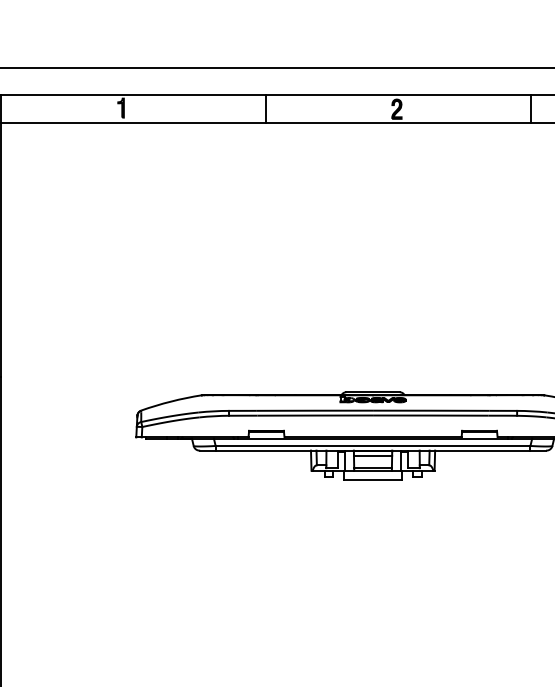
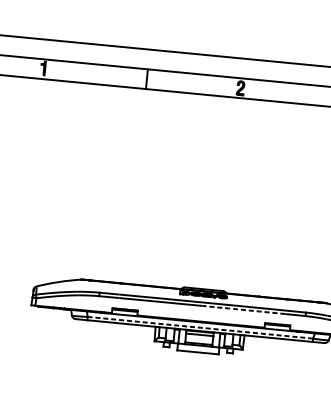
arc: (430, 415) -> (243, 309), solid -> dashed
line: (372, 445) -> (200, 327), solid -> dashed

